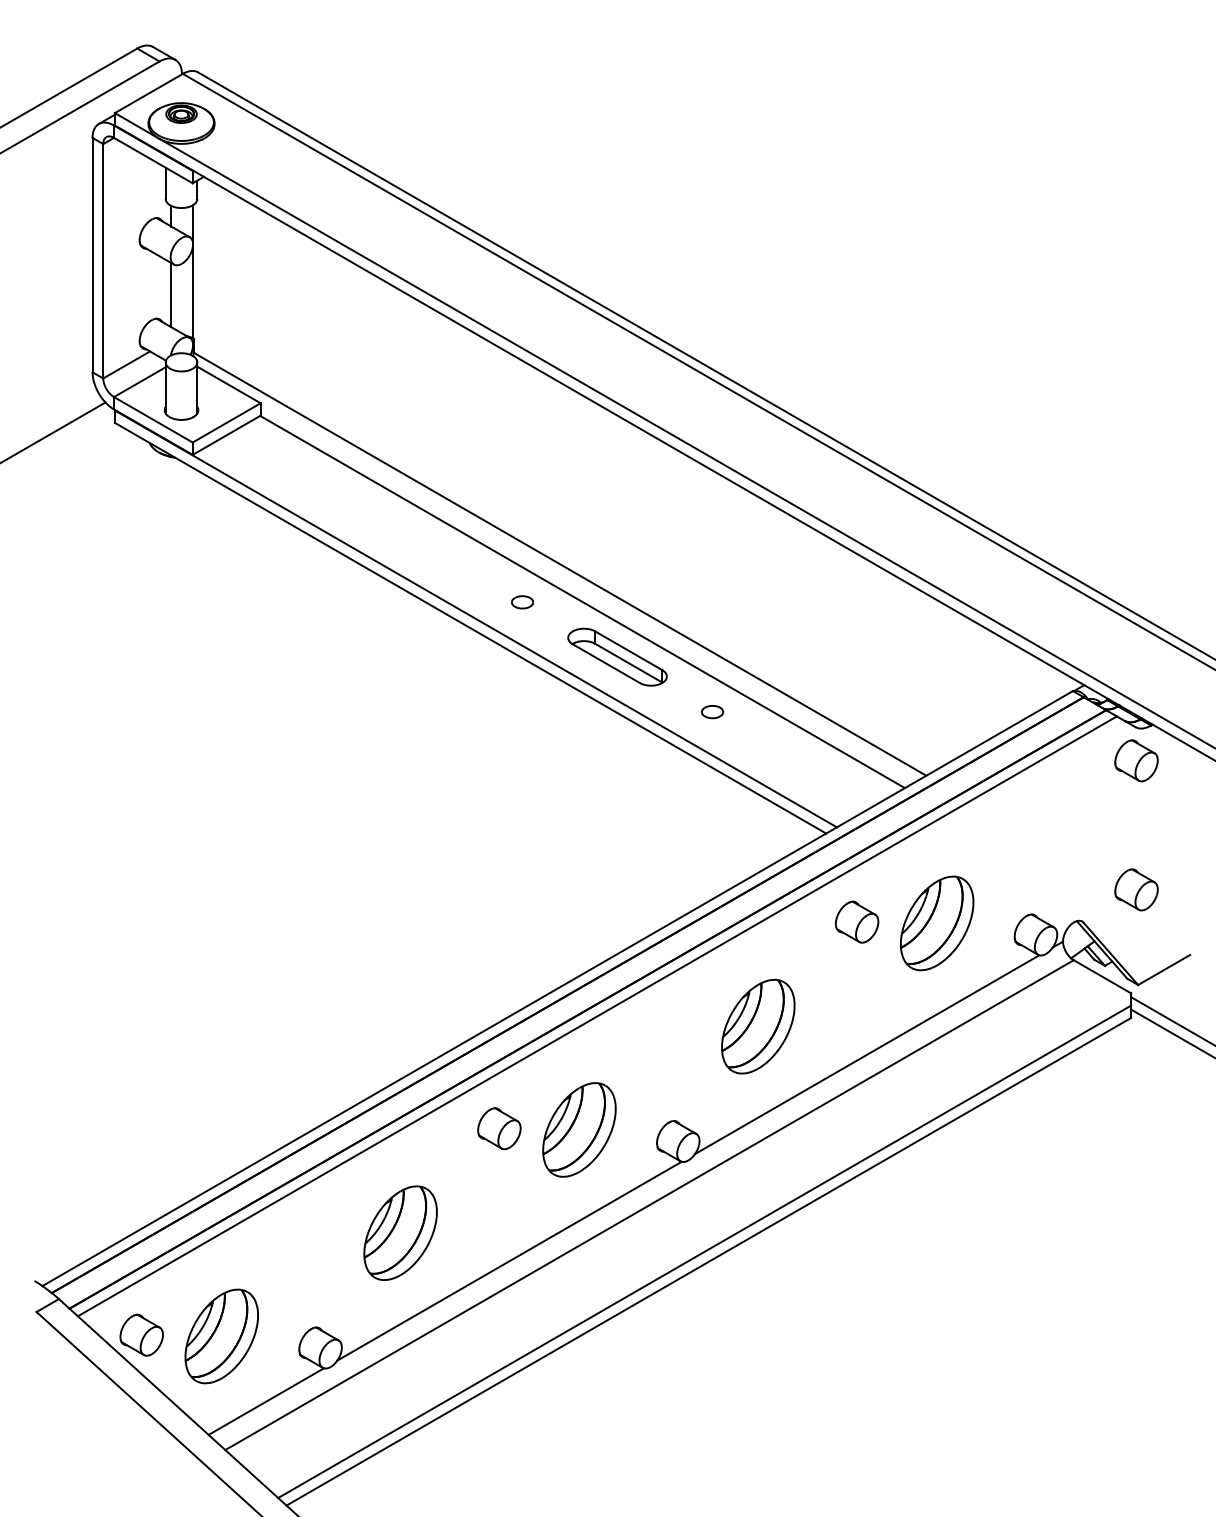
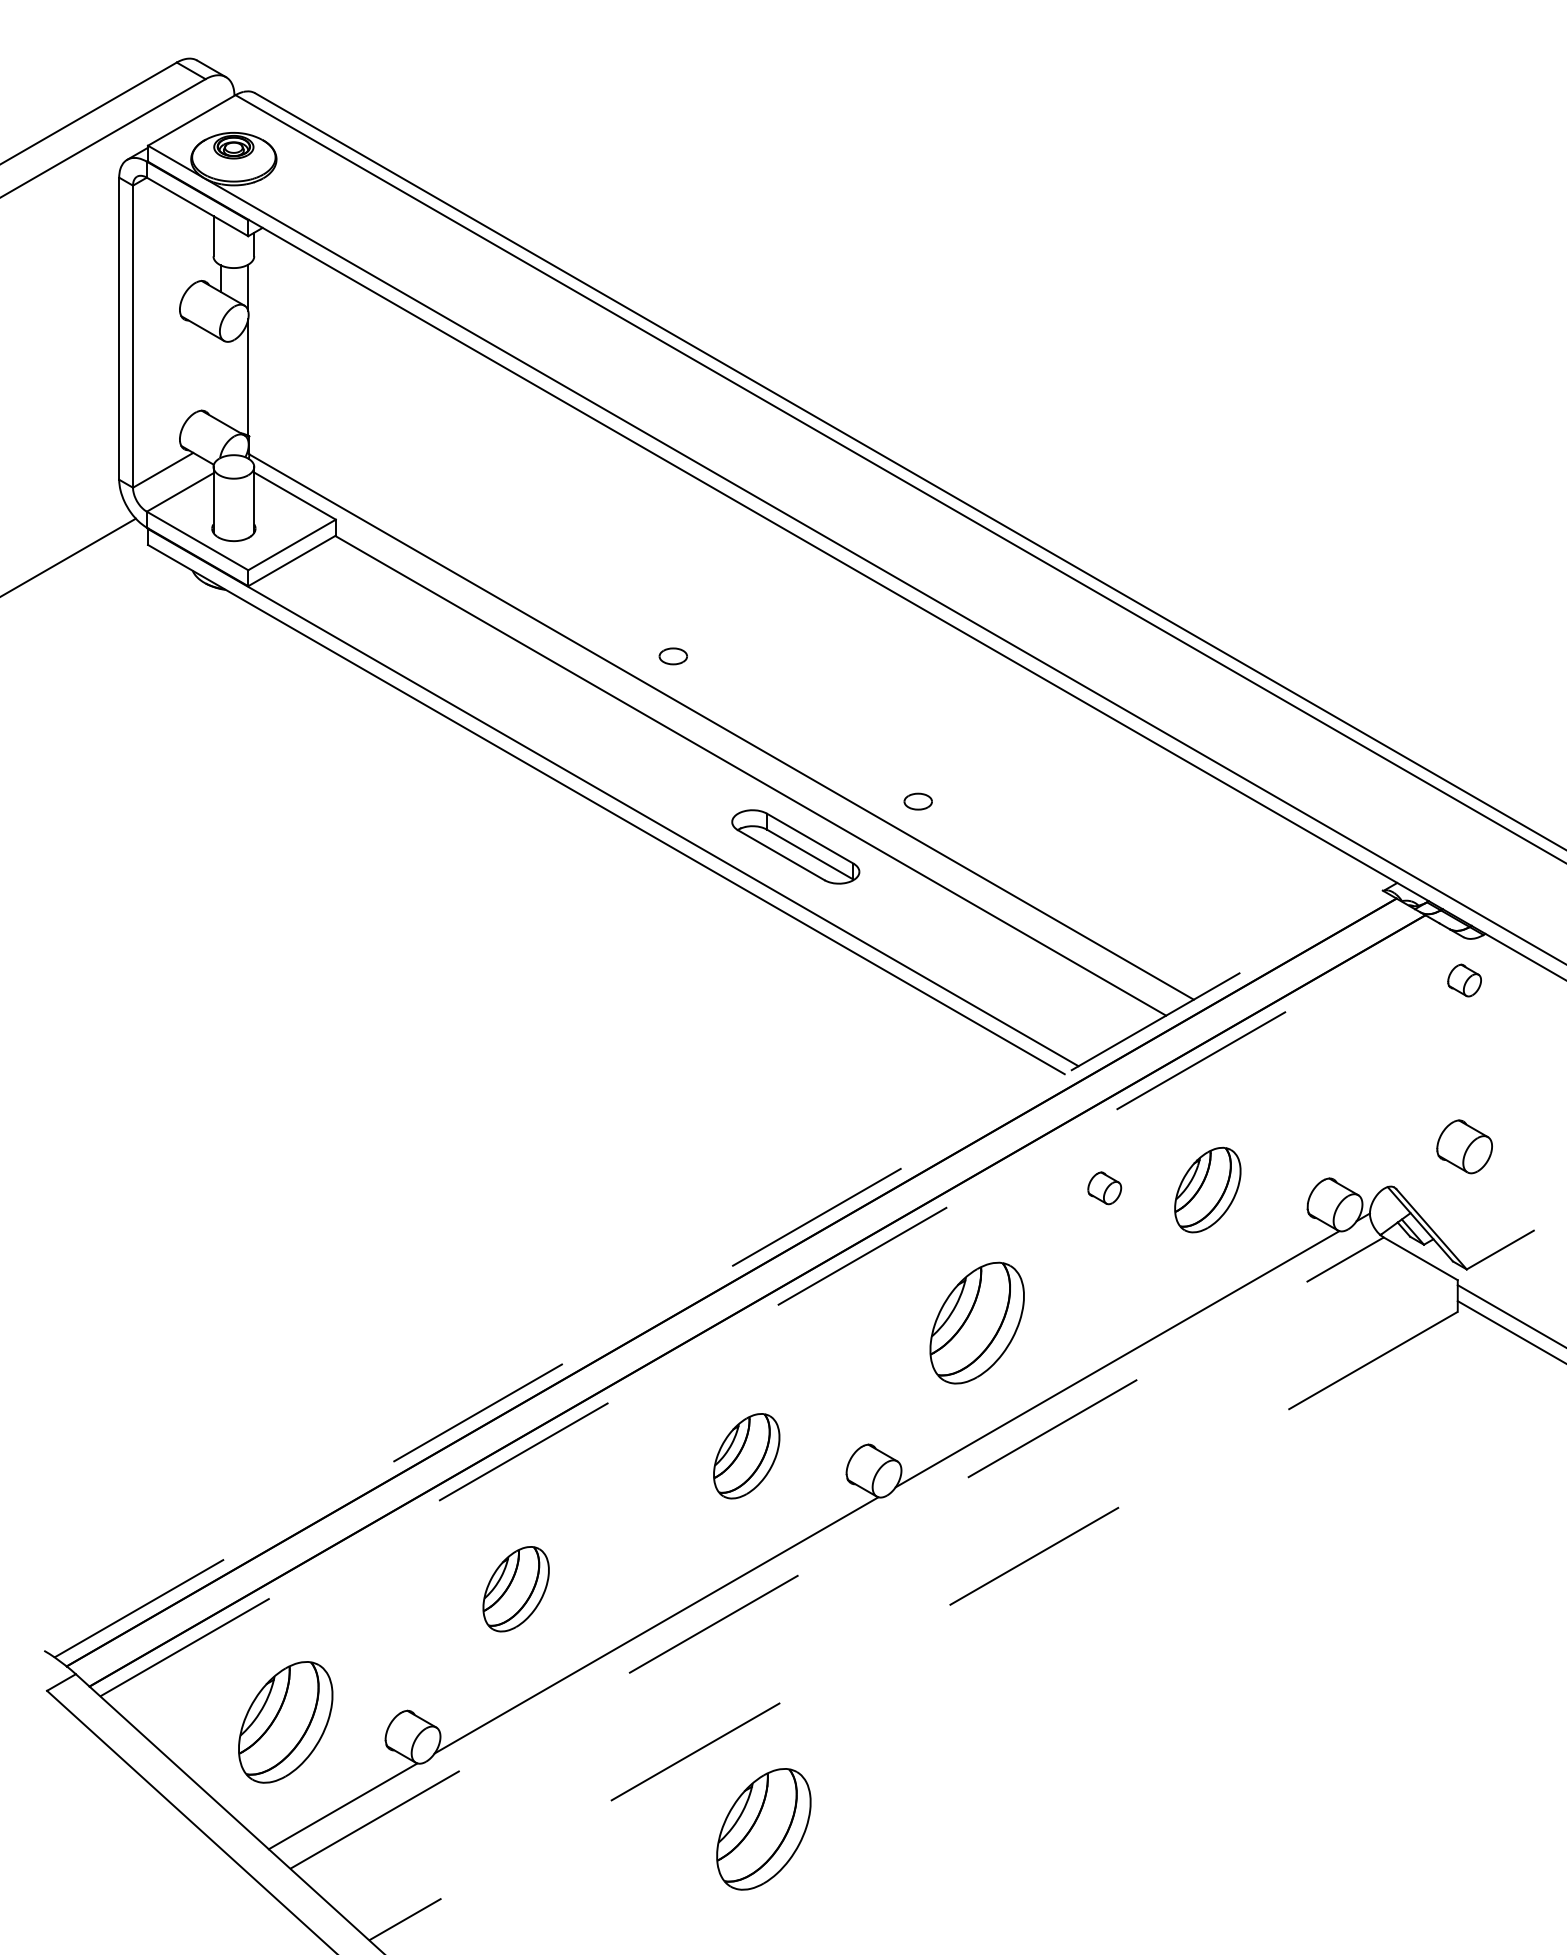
line: (171, 295) -> (220, 380), removed
part: (522, 602) -> (673, 656), moved
part: (712, 712) -> (918, 802), moved
part: (1136, 760) -> (1464, 980), size x0.6
part: (857, 921) -> (1105, 1187), size x0.6
part: (937, 923) -> (1208, 1190), size x0.7
line: (557, 988) -> (718, 1273), solid -> dashed
line: (597, 1016) -> (769, 1310), solid -> dashed
part: (499, 1128) -> (643, 1454), removed
part: (579, 1129) -> (746, 1455), size x0.7
line: (649, 1205) -> (836, 1553), solid -> dashed
part: (400, 1232) -> (516, 1588), size x0.7
line: (704, 1251) -> (907, 1612), removed
line: (708, 1261) -> (913, 1625), solid -> dashed
part: (141, 1334) -> (182, 1719), removed
part: (592, 1419) -> (763, 1829), added

